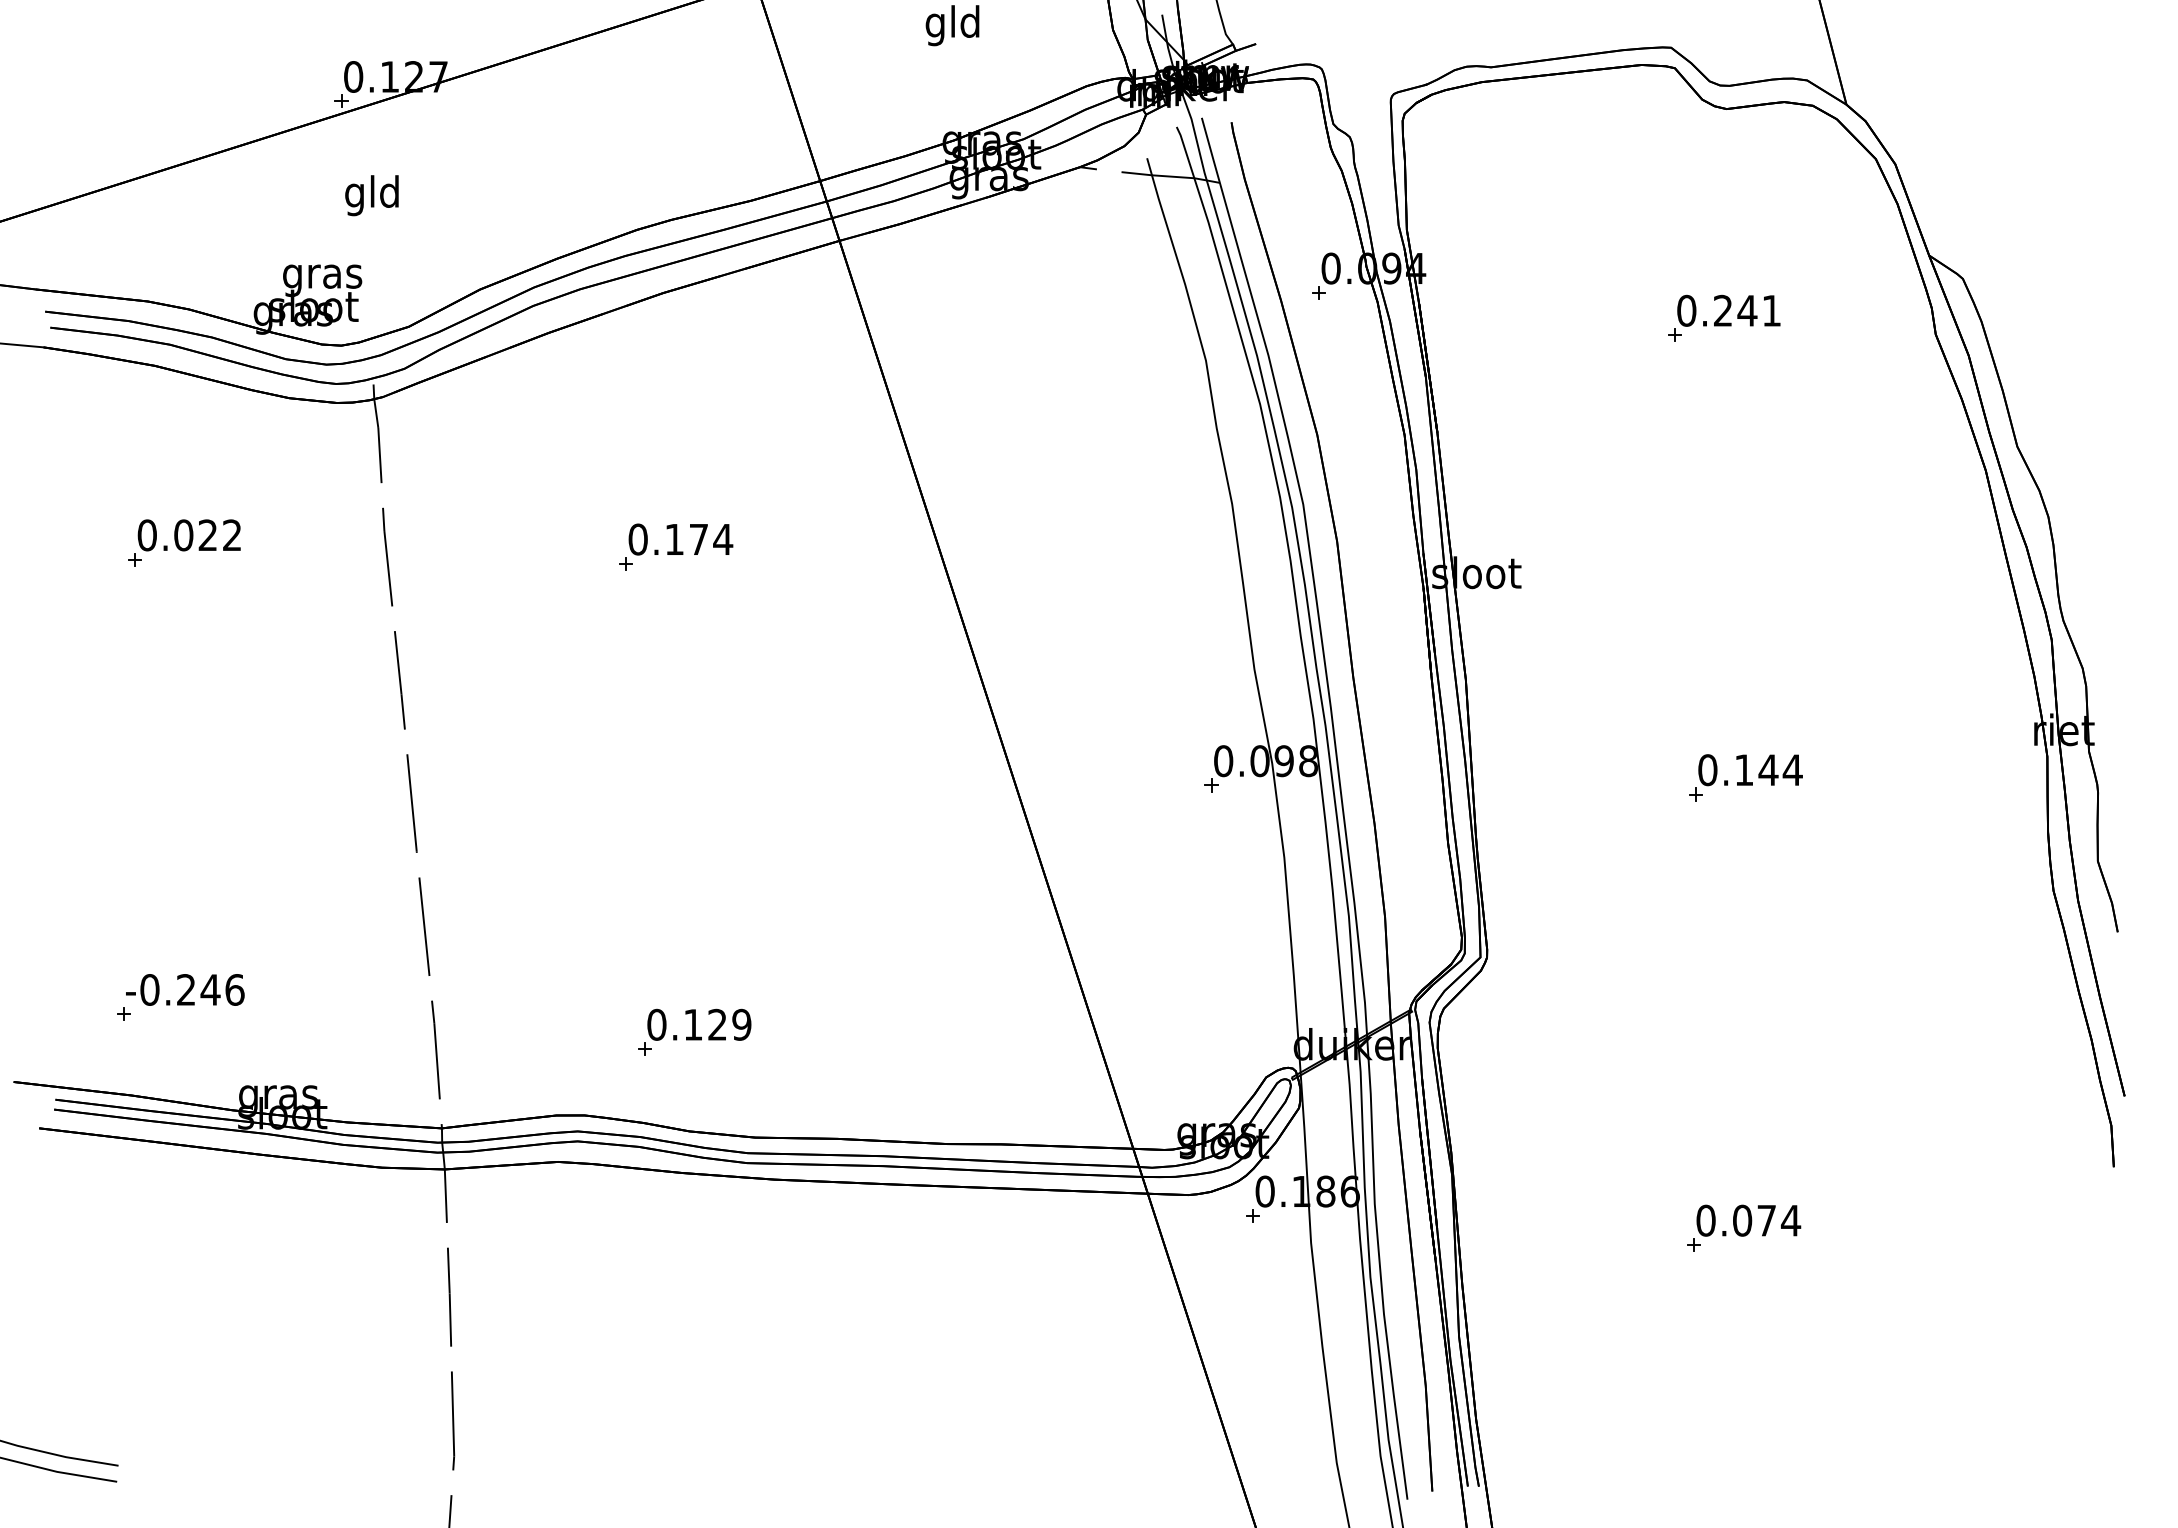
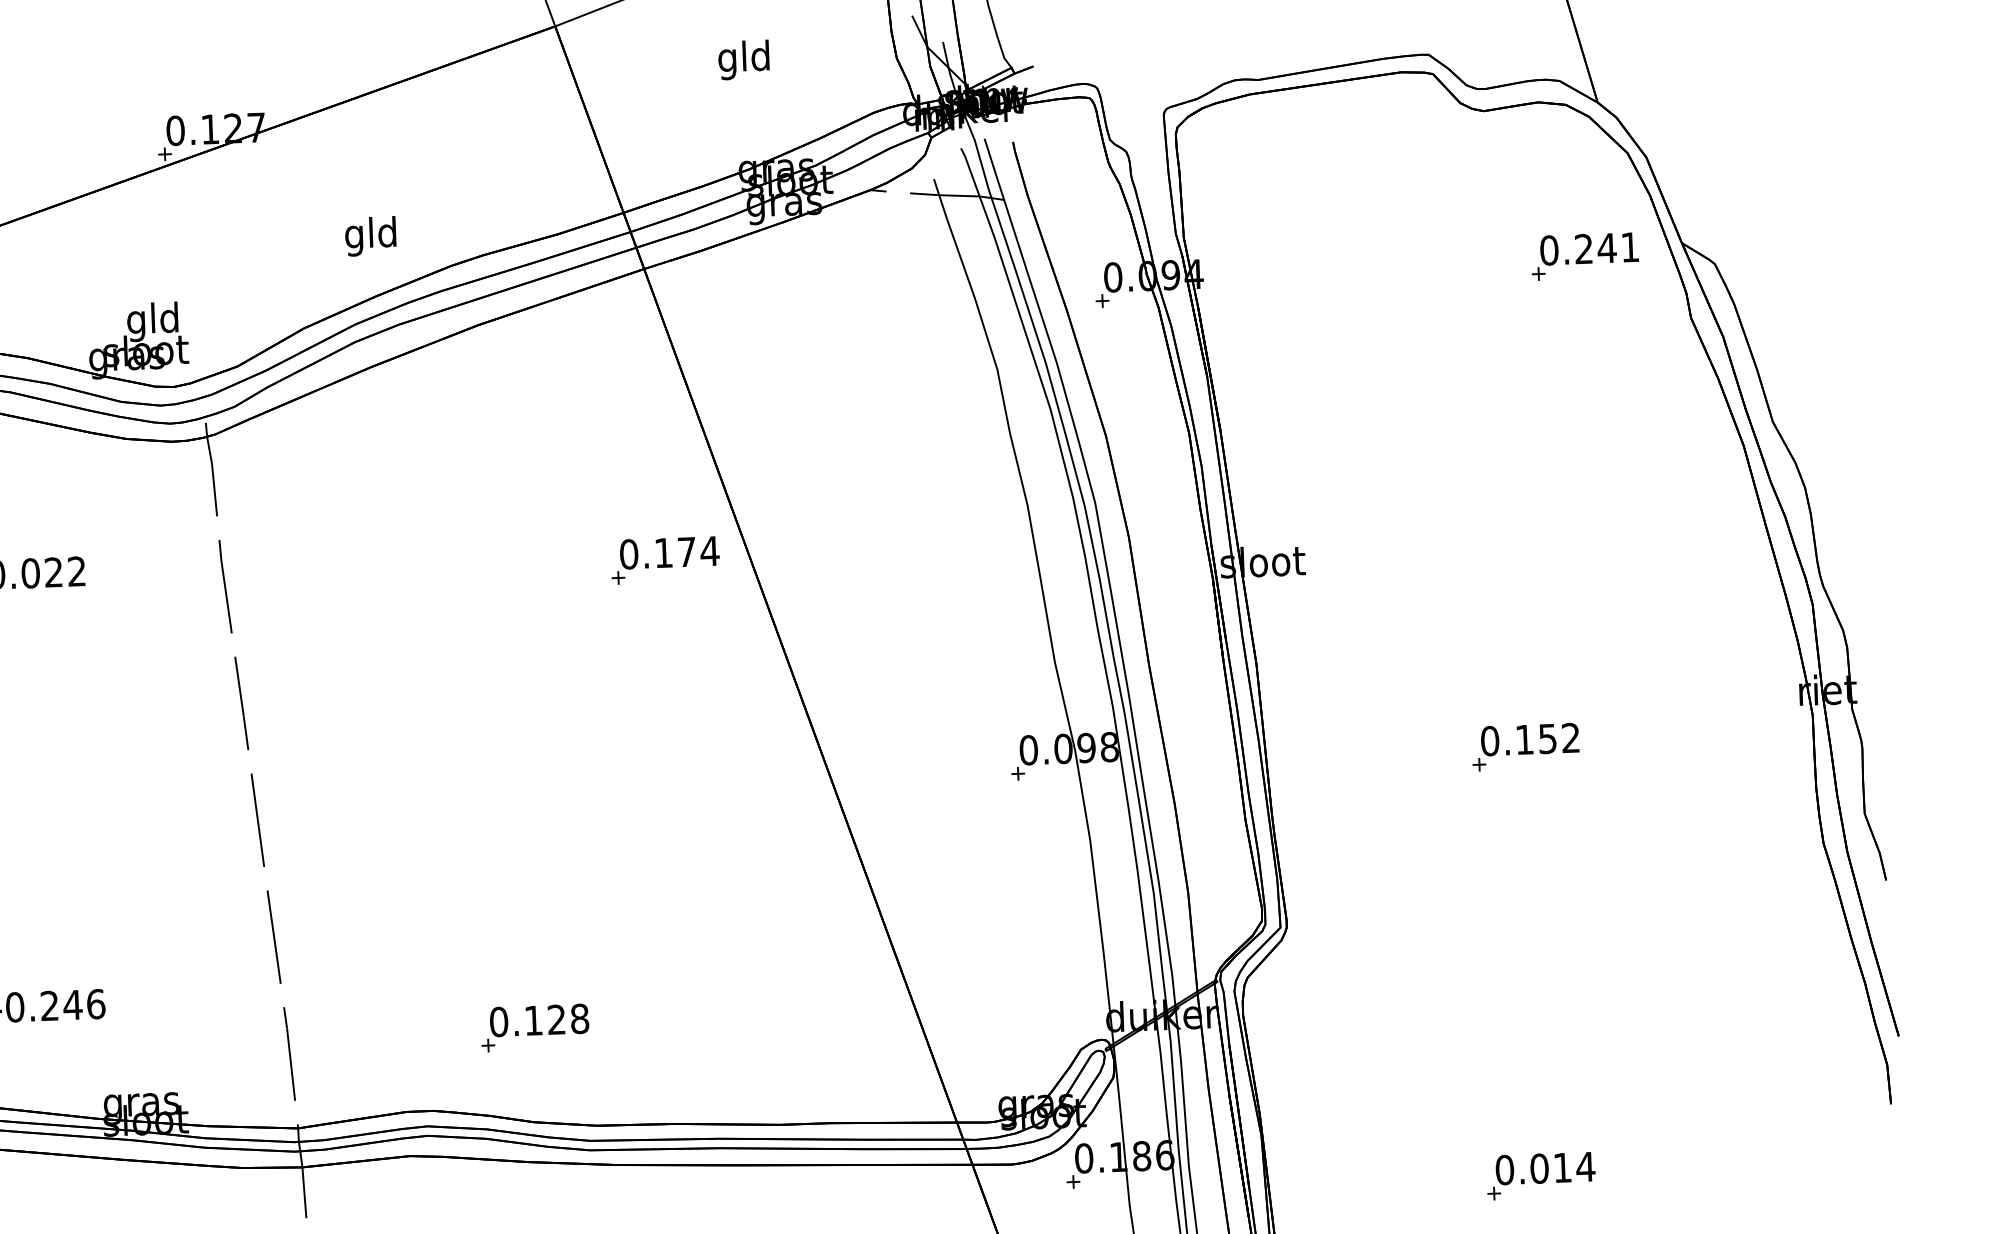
text: (371, 195) -> (370, 236), moved
text: (322, 276) -> (153, 321), gras -> gld
part: (1724, 317) -> (1585, 255), moved
part: (676, 546) -> (665, 559), moved
text: (1780, 770) -> (1559, 738), 0.144 -> 0.152
text: (741, 1024) -> (579, 1018), 0.129 -> 0.128
text: (1766, 1220) -> (1562, 1167), 0.074 -> 0.014

